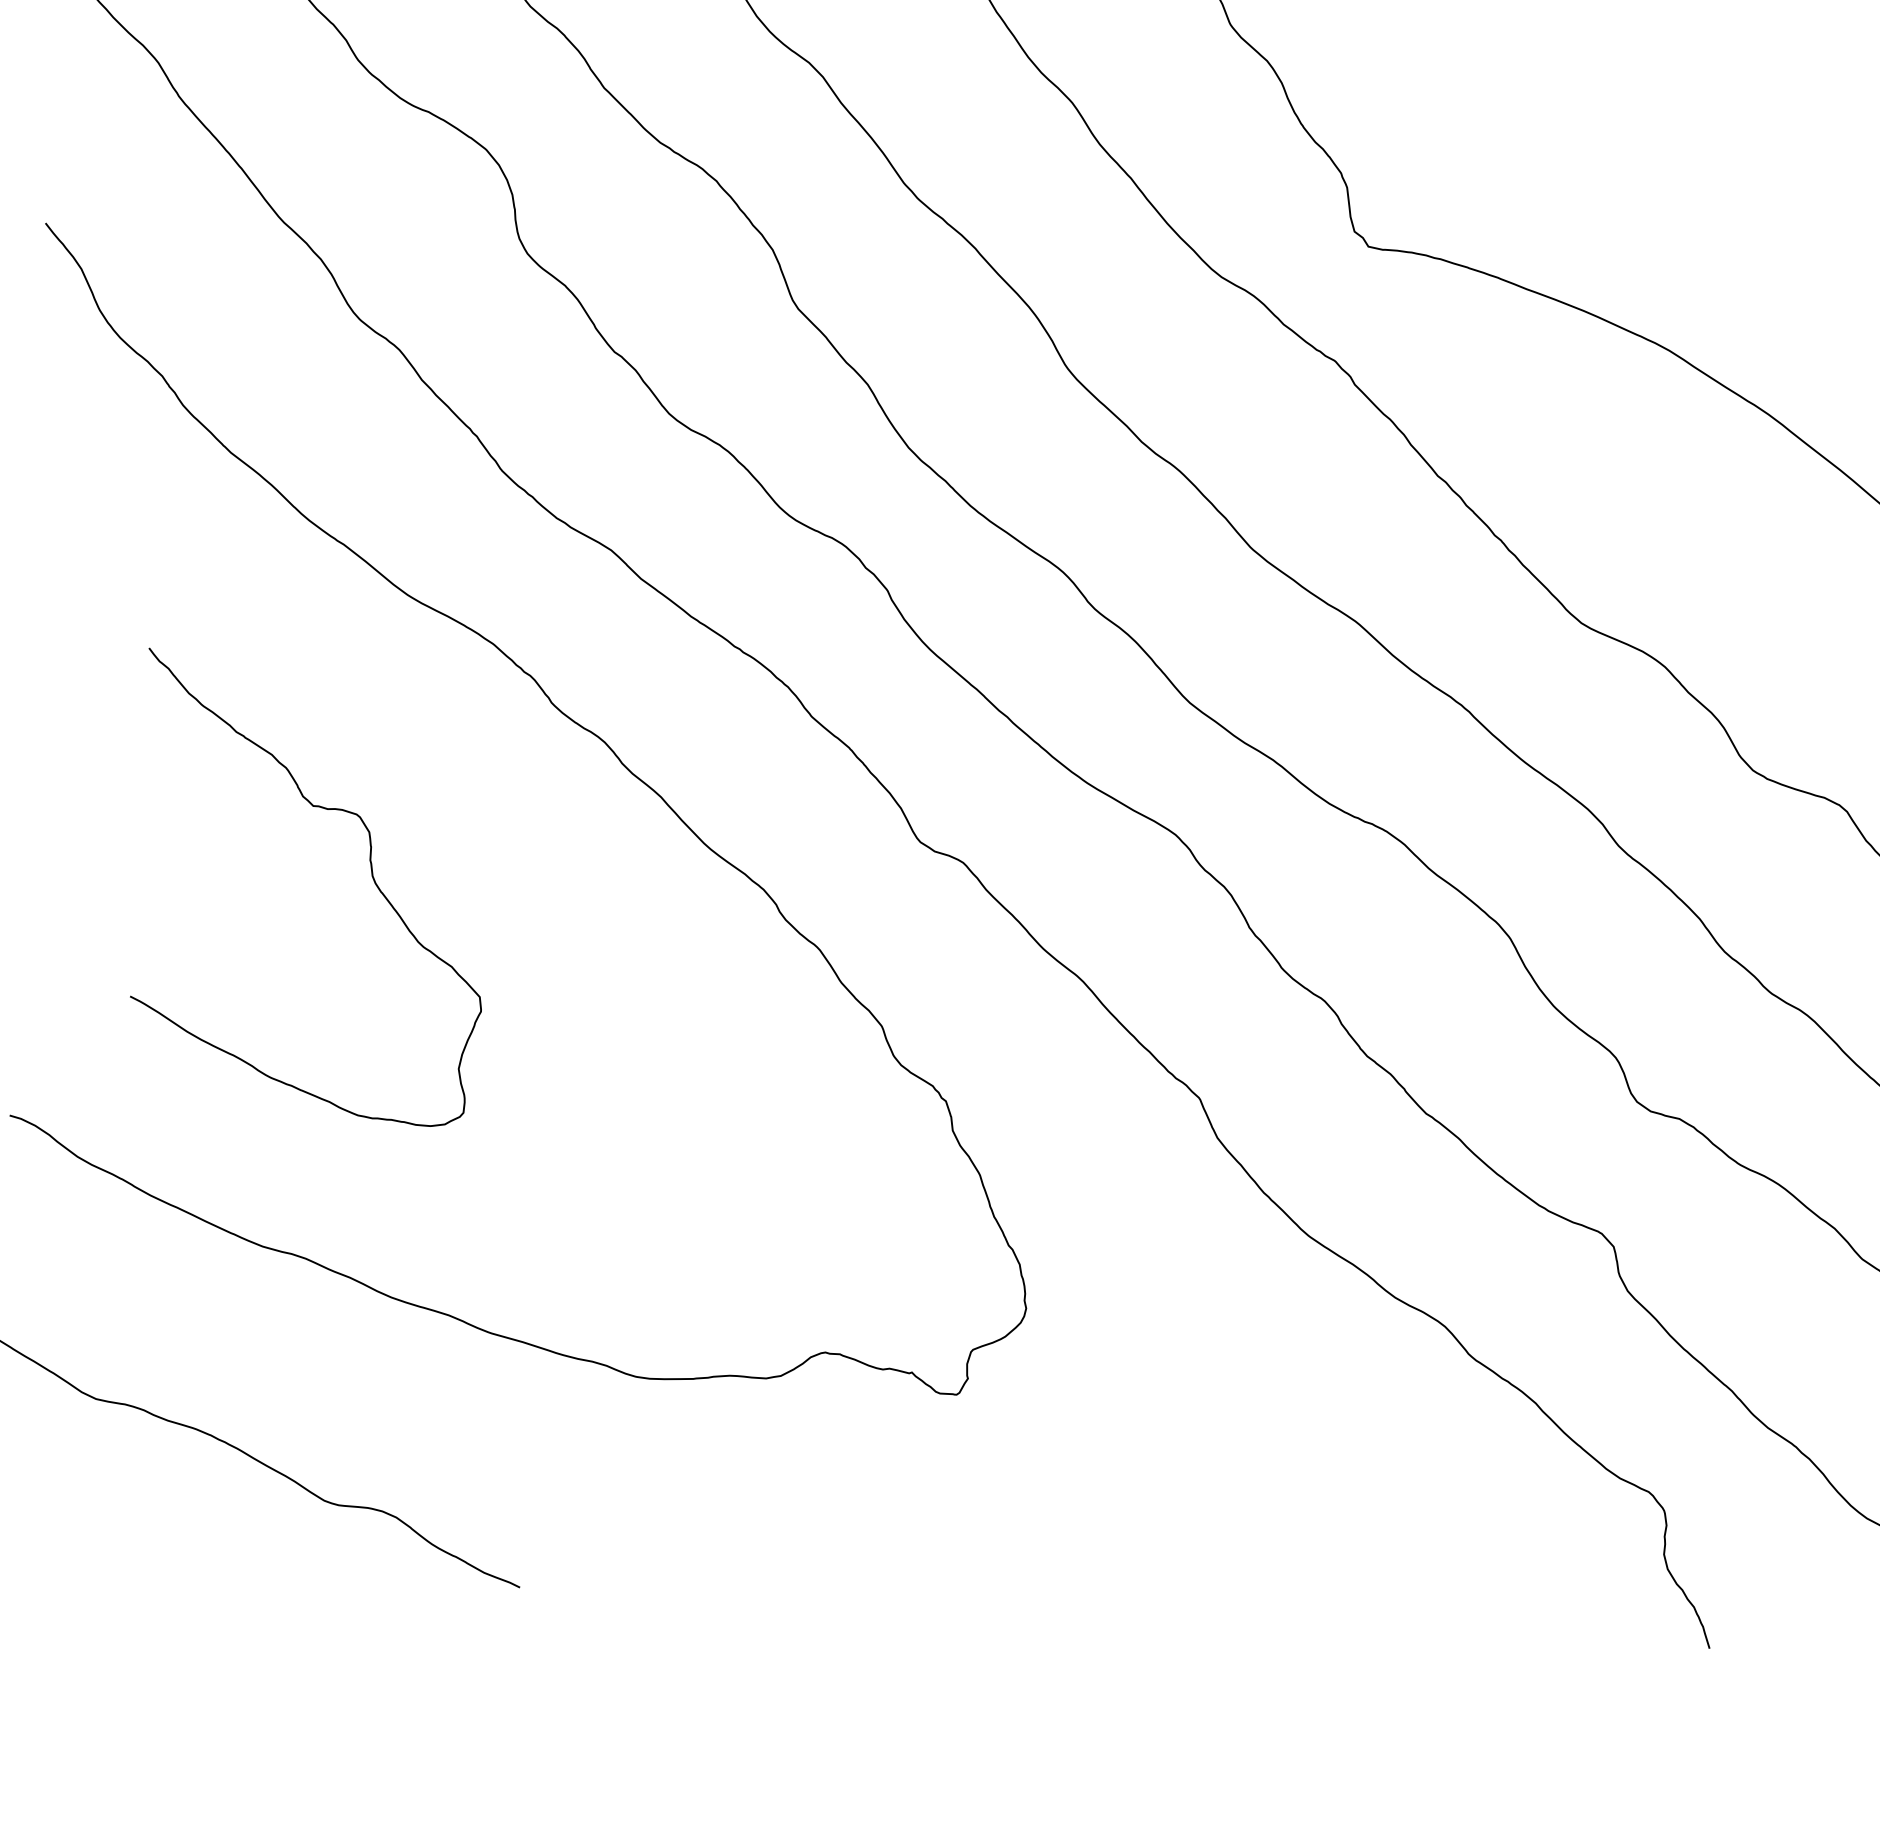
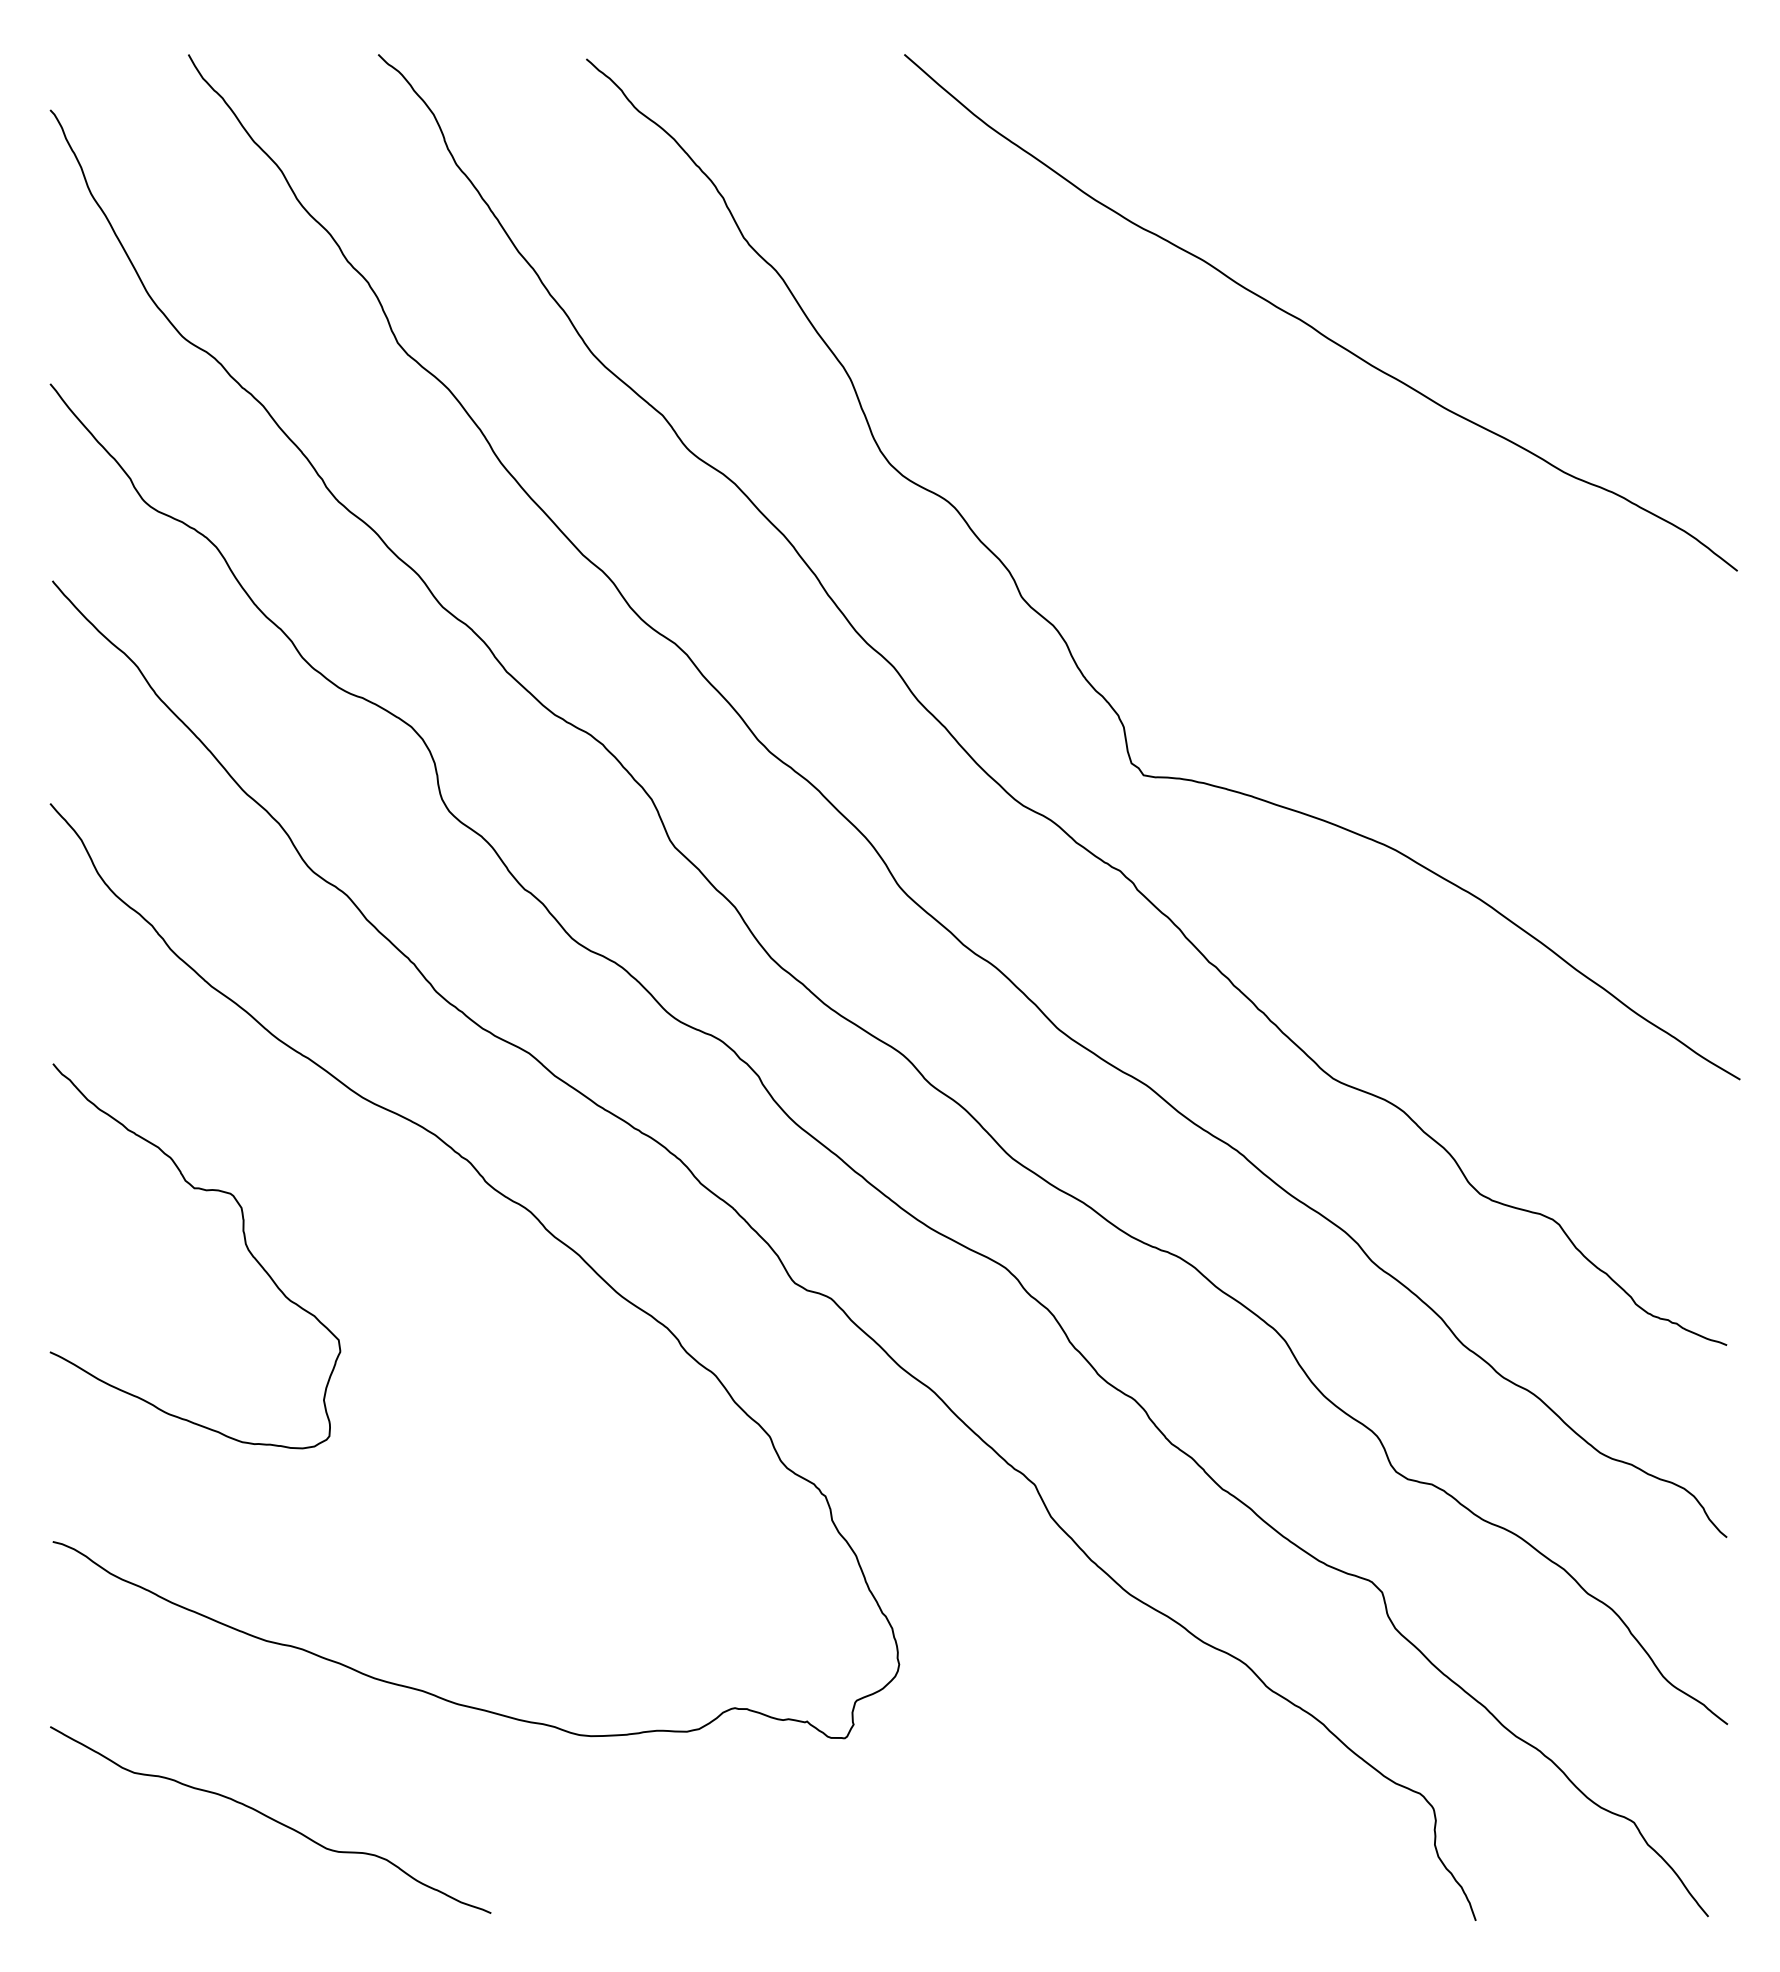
curve: (371, 875) -> (244, 1243), moved

